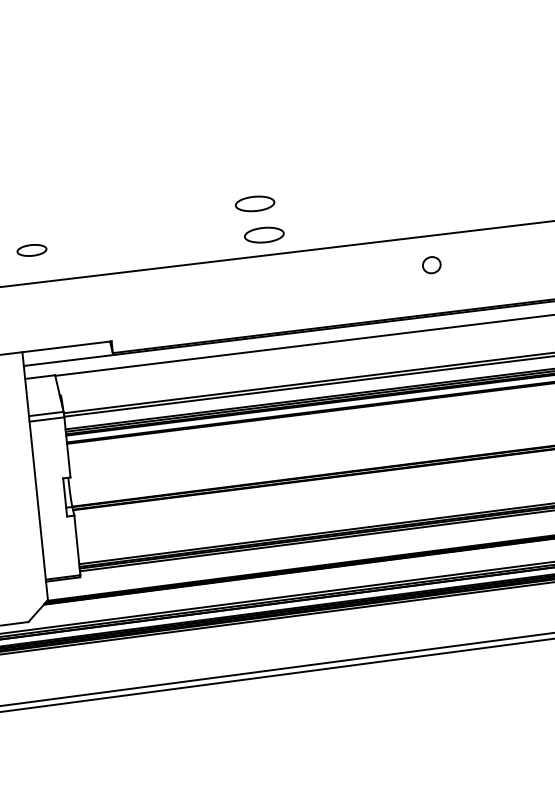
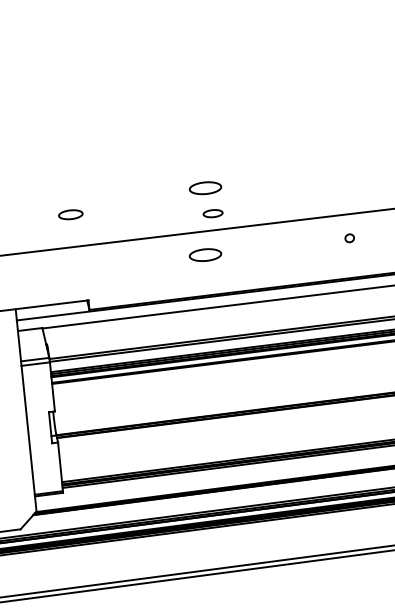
part: (264, 234) -> (213, 213), size x0.6
part: (31, 250) -> (70, 214), moved
part: (431, 265) -> (349, 238), size x0.6
part: (254, 285) -> (205, 254), added

